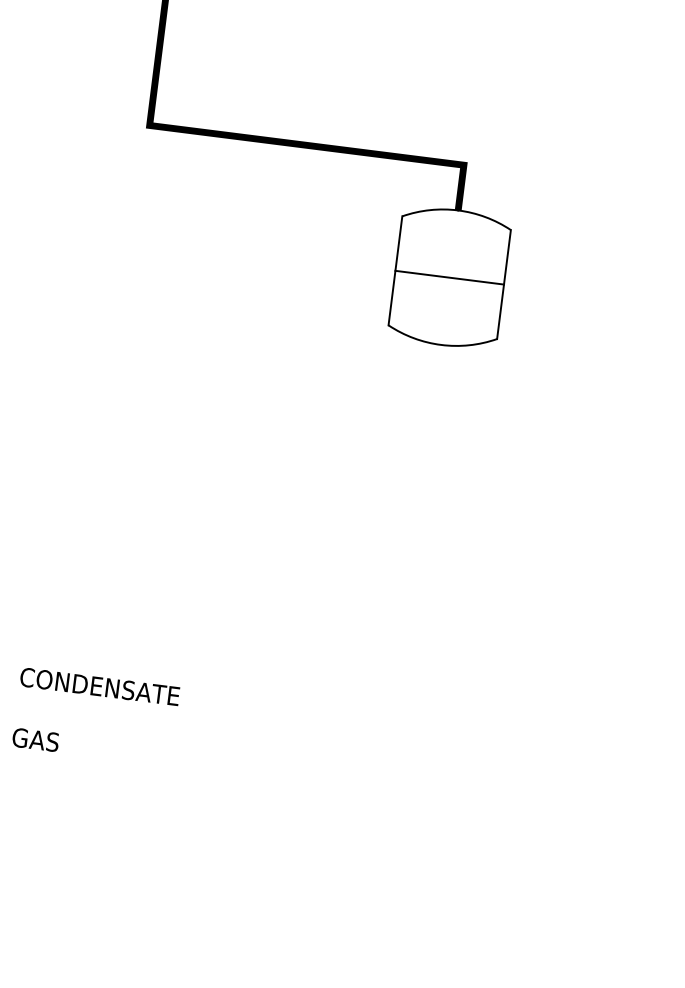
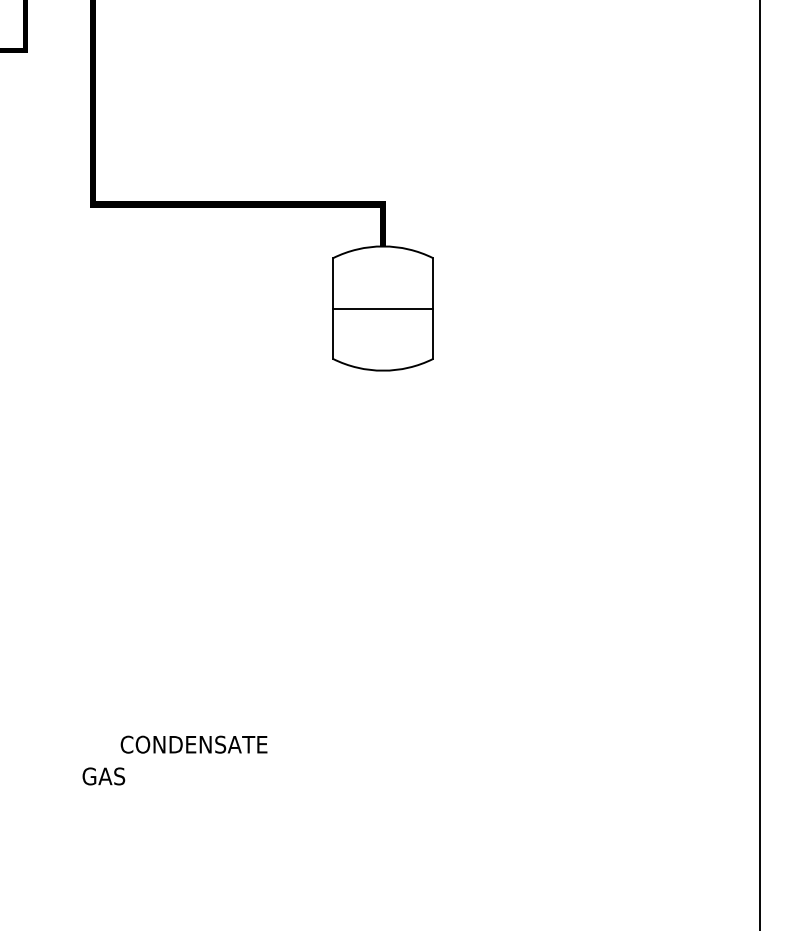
text: (99, 686) -> (193, 744), moved
text: (35, 739) -> (103, 776), moved

